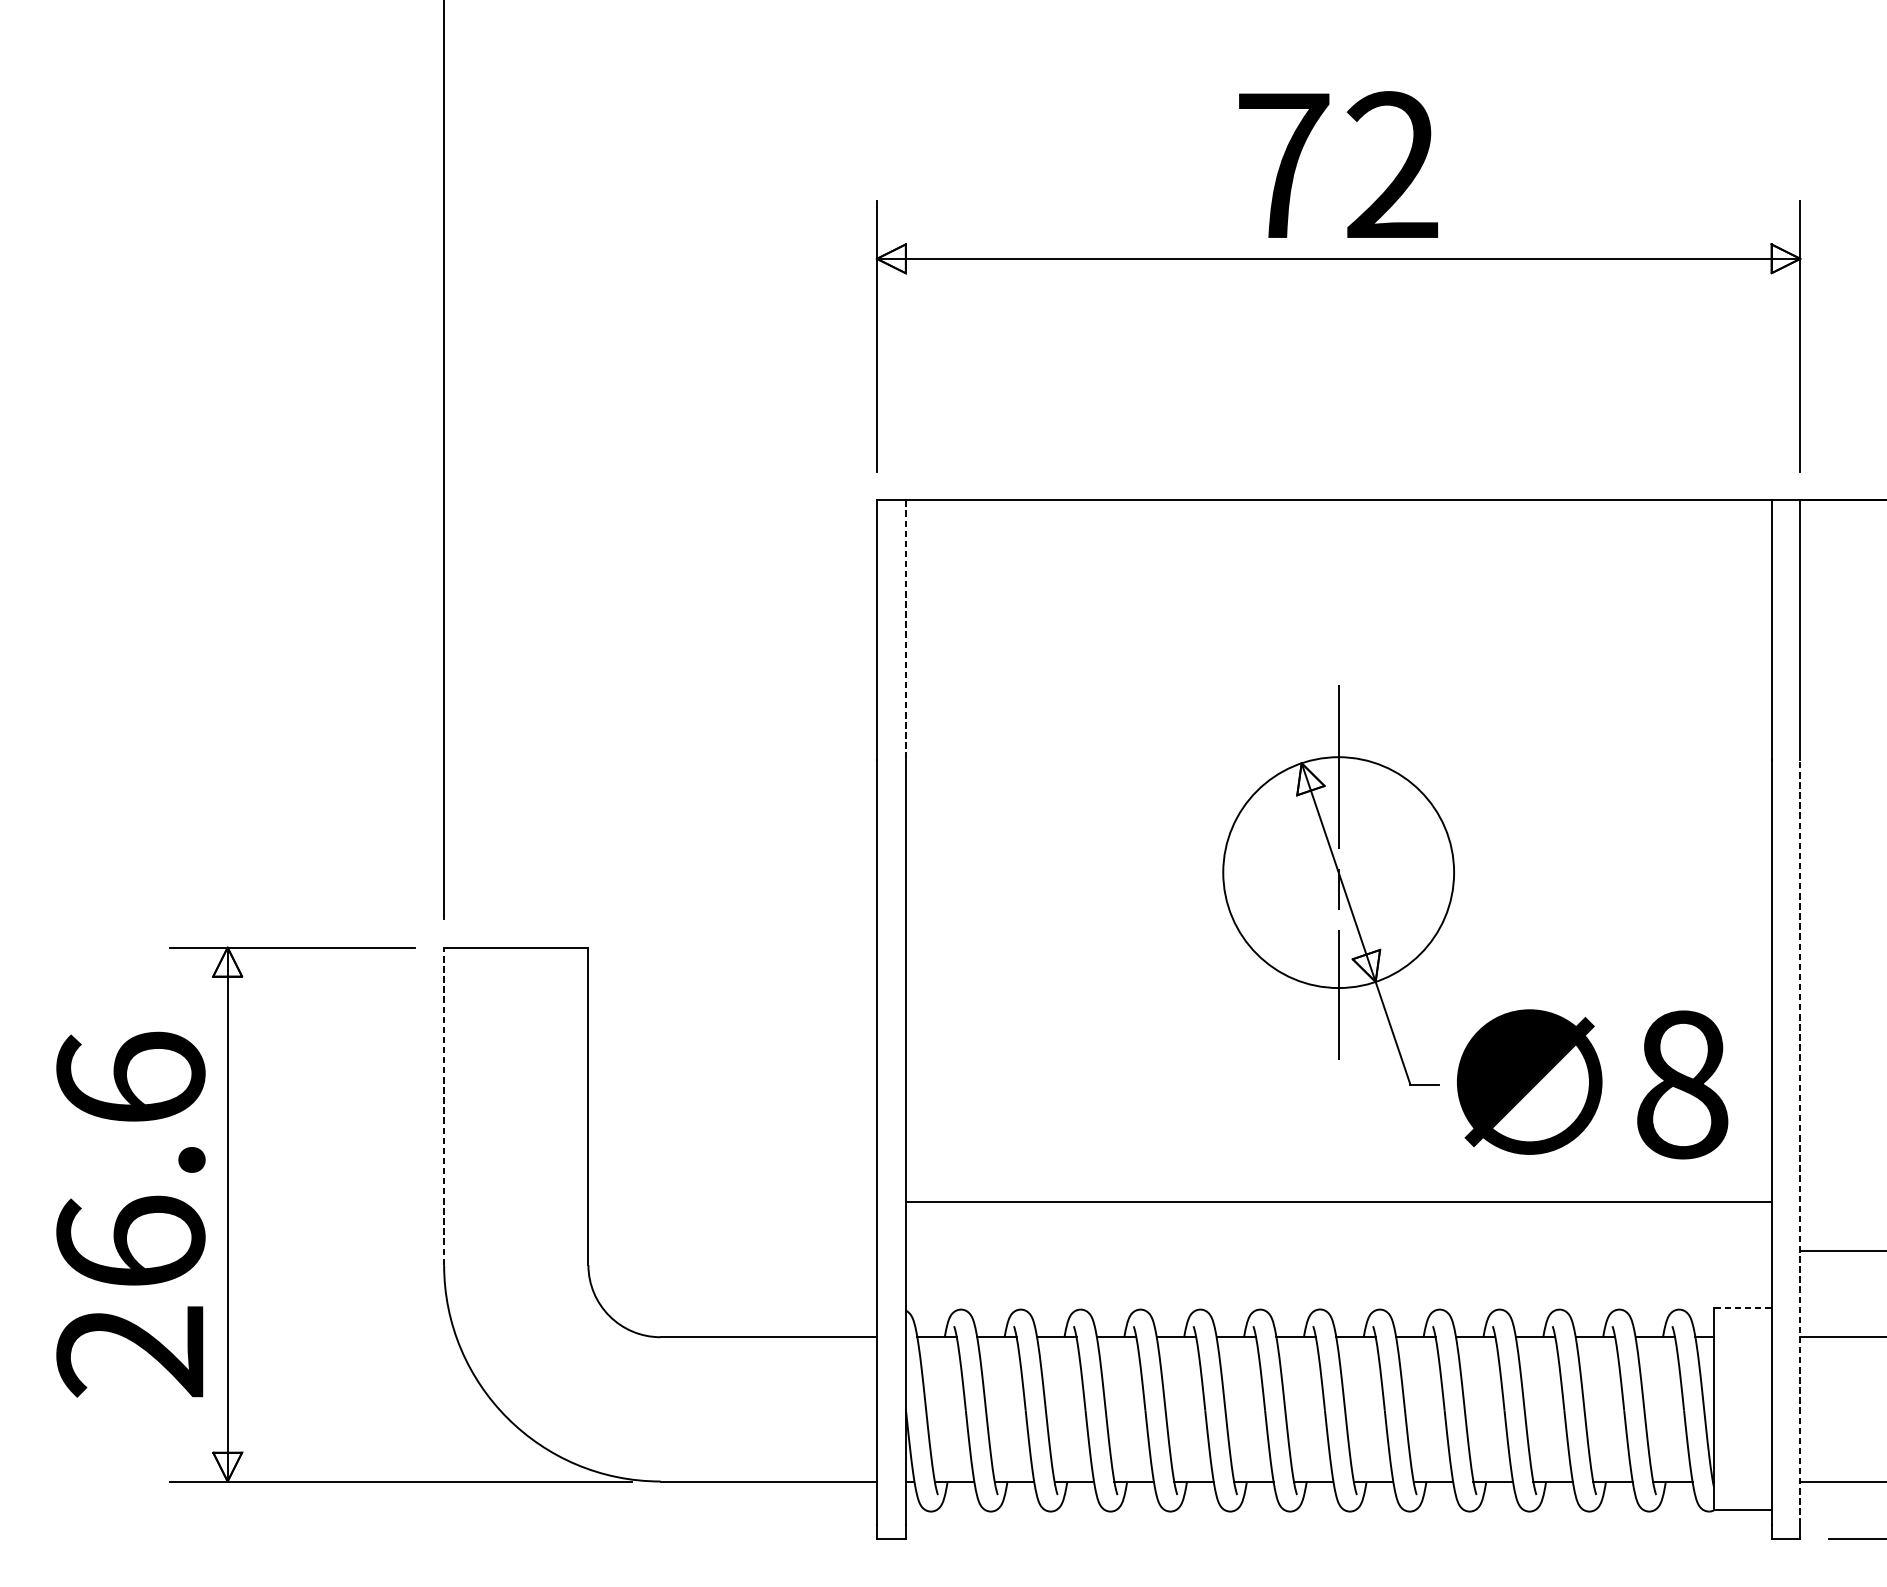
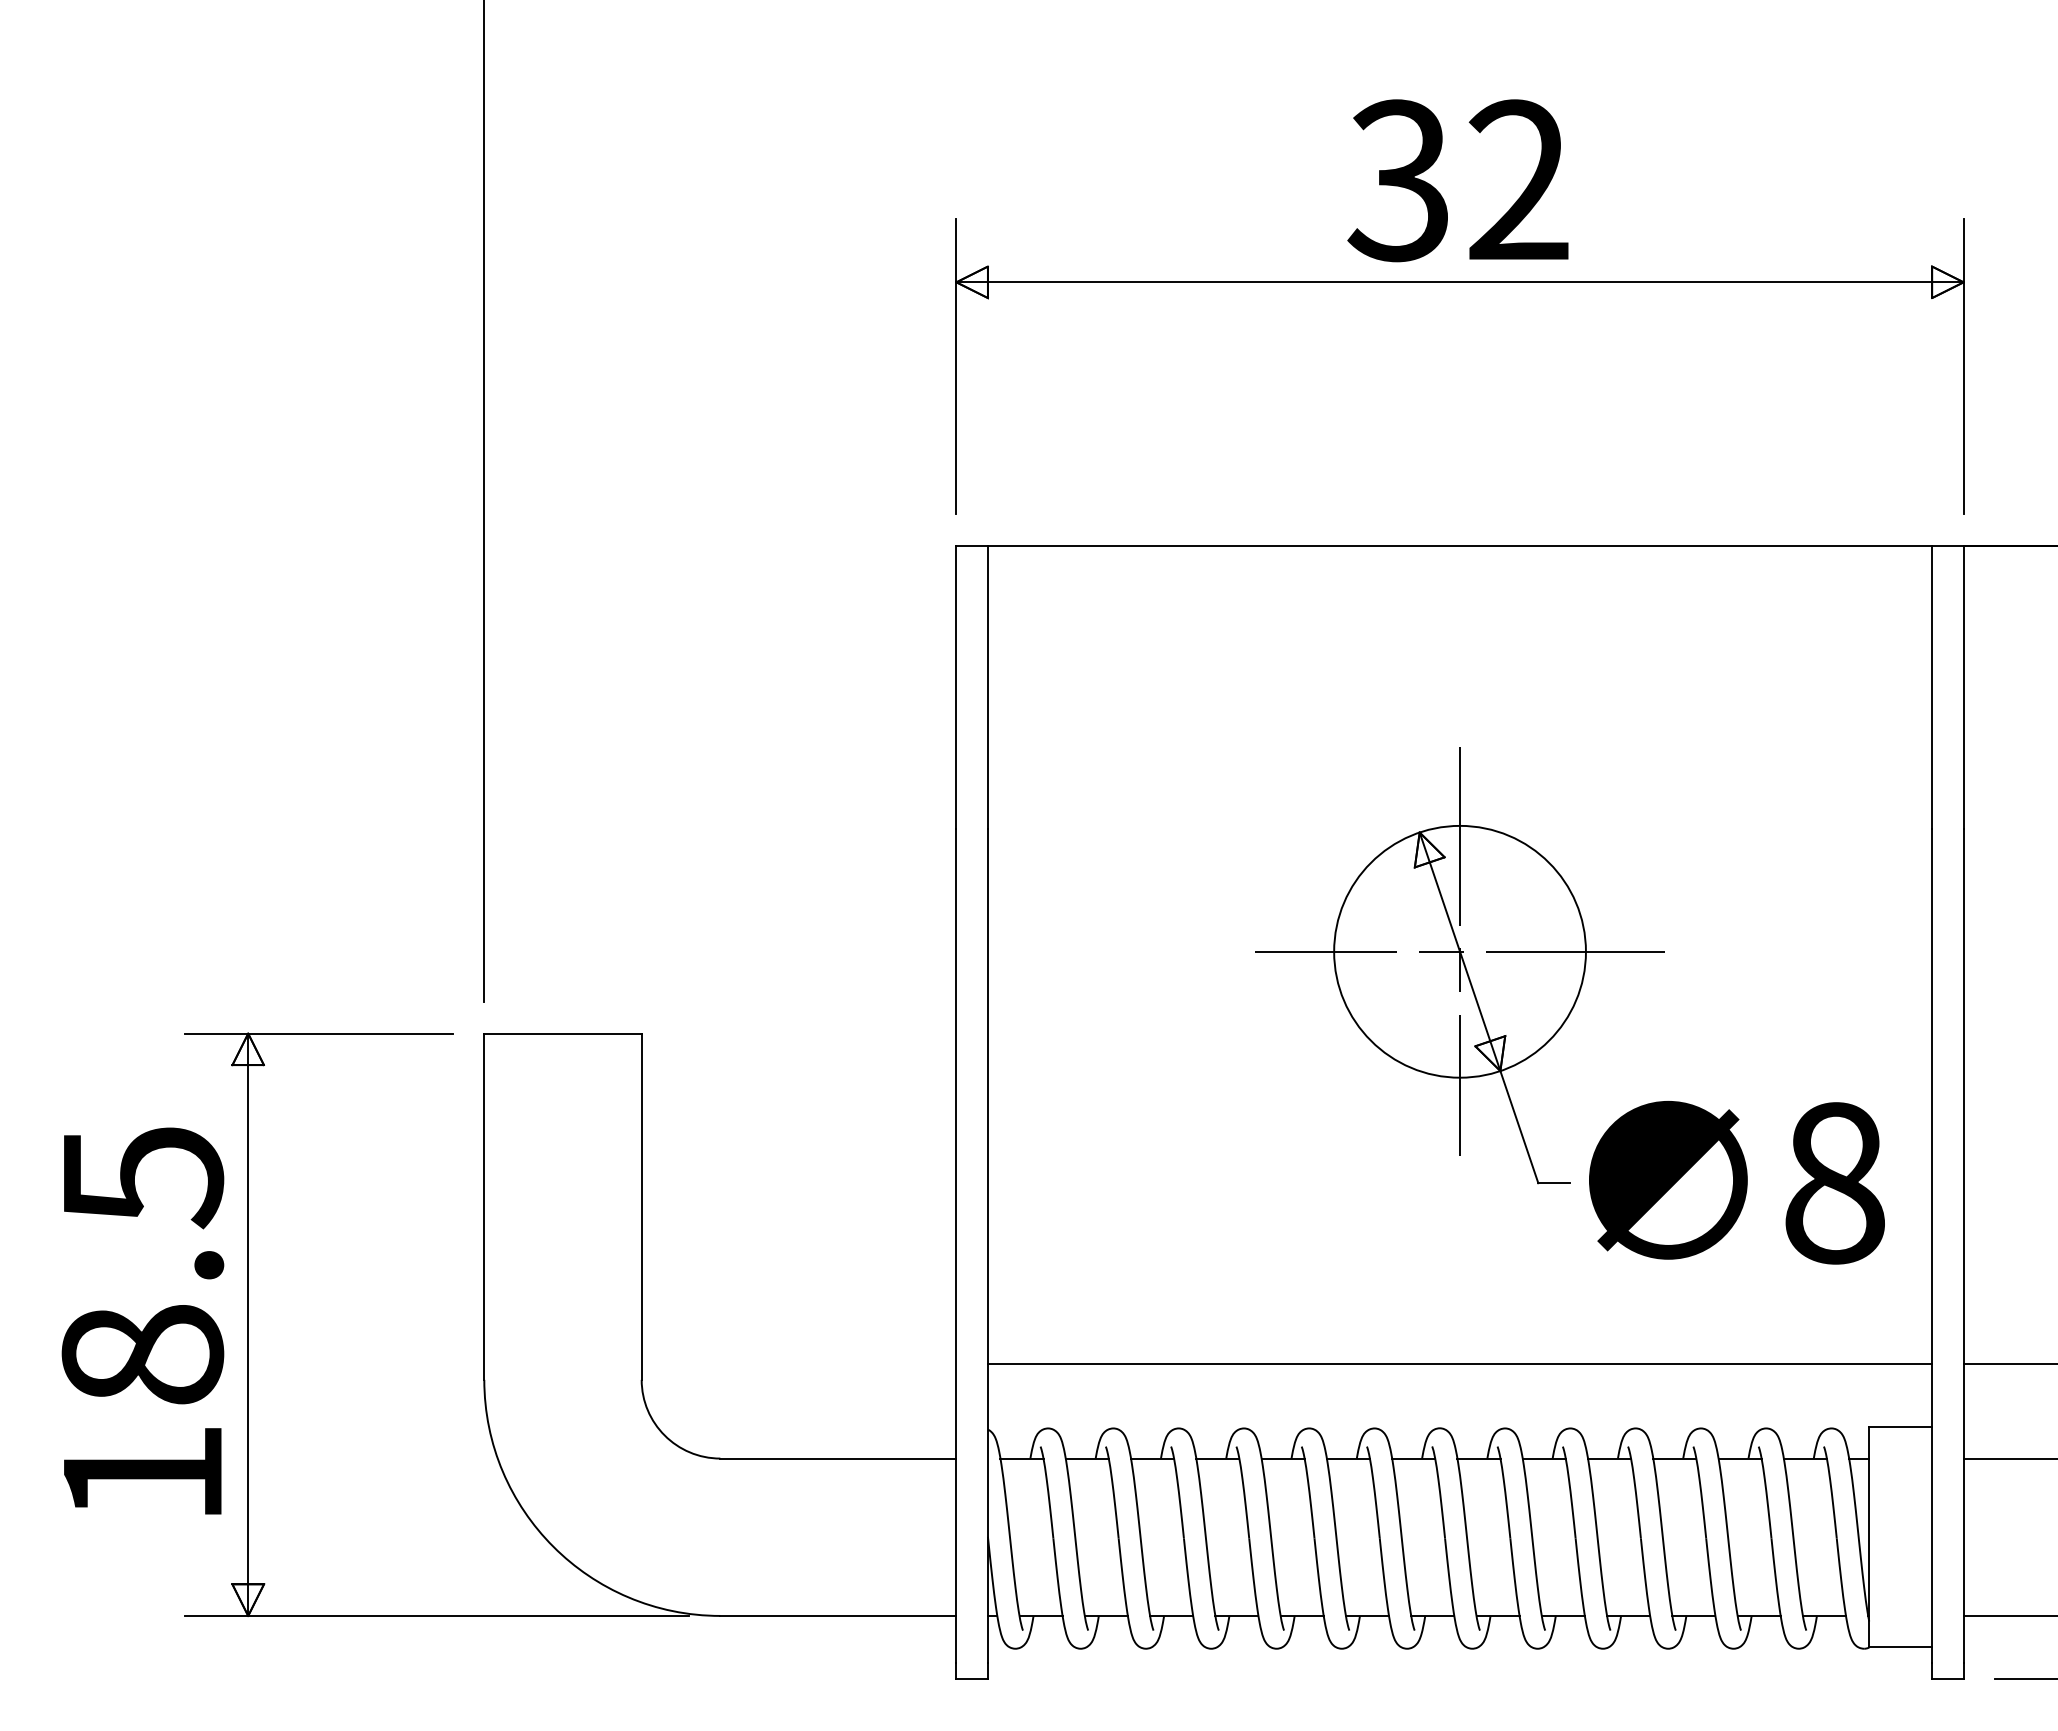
text: (1282, 165) -> (1398, 180), 72 -> 32
line: (905, 630) -> (987, 687), dashed -> solid
line: (1338, 872) -> (1459, 951), added
line: (444, 1106) -> (484, 1206), dashed -> solid
line: (1800, 1141) -> (1963, 1245), dashed -> solid
line: (1338, 1202) -> (1459, 1364), moved
text: (130, 1214) -> (142, 1324), 26.6 -> 18.5
line: (1742, 1308) -> (1900, 1427), dashed -> solid

